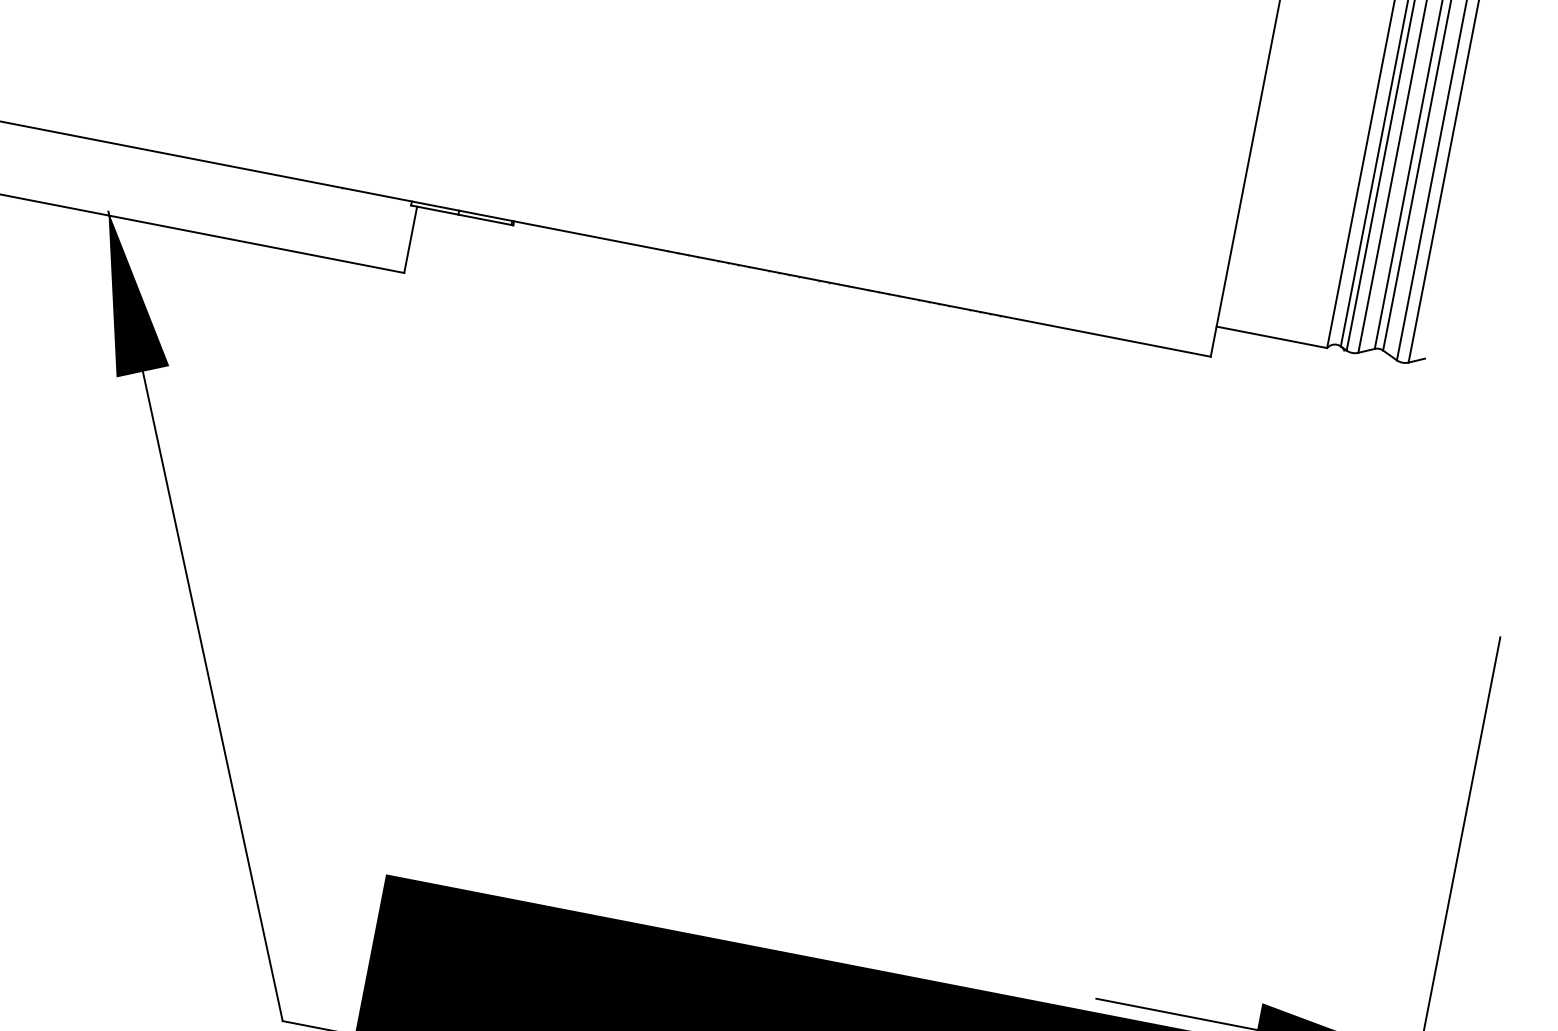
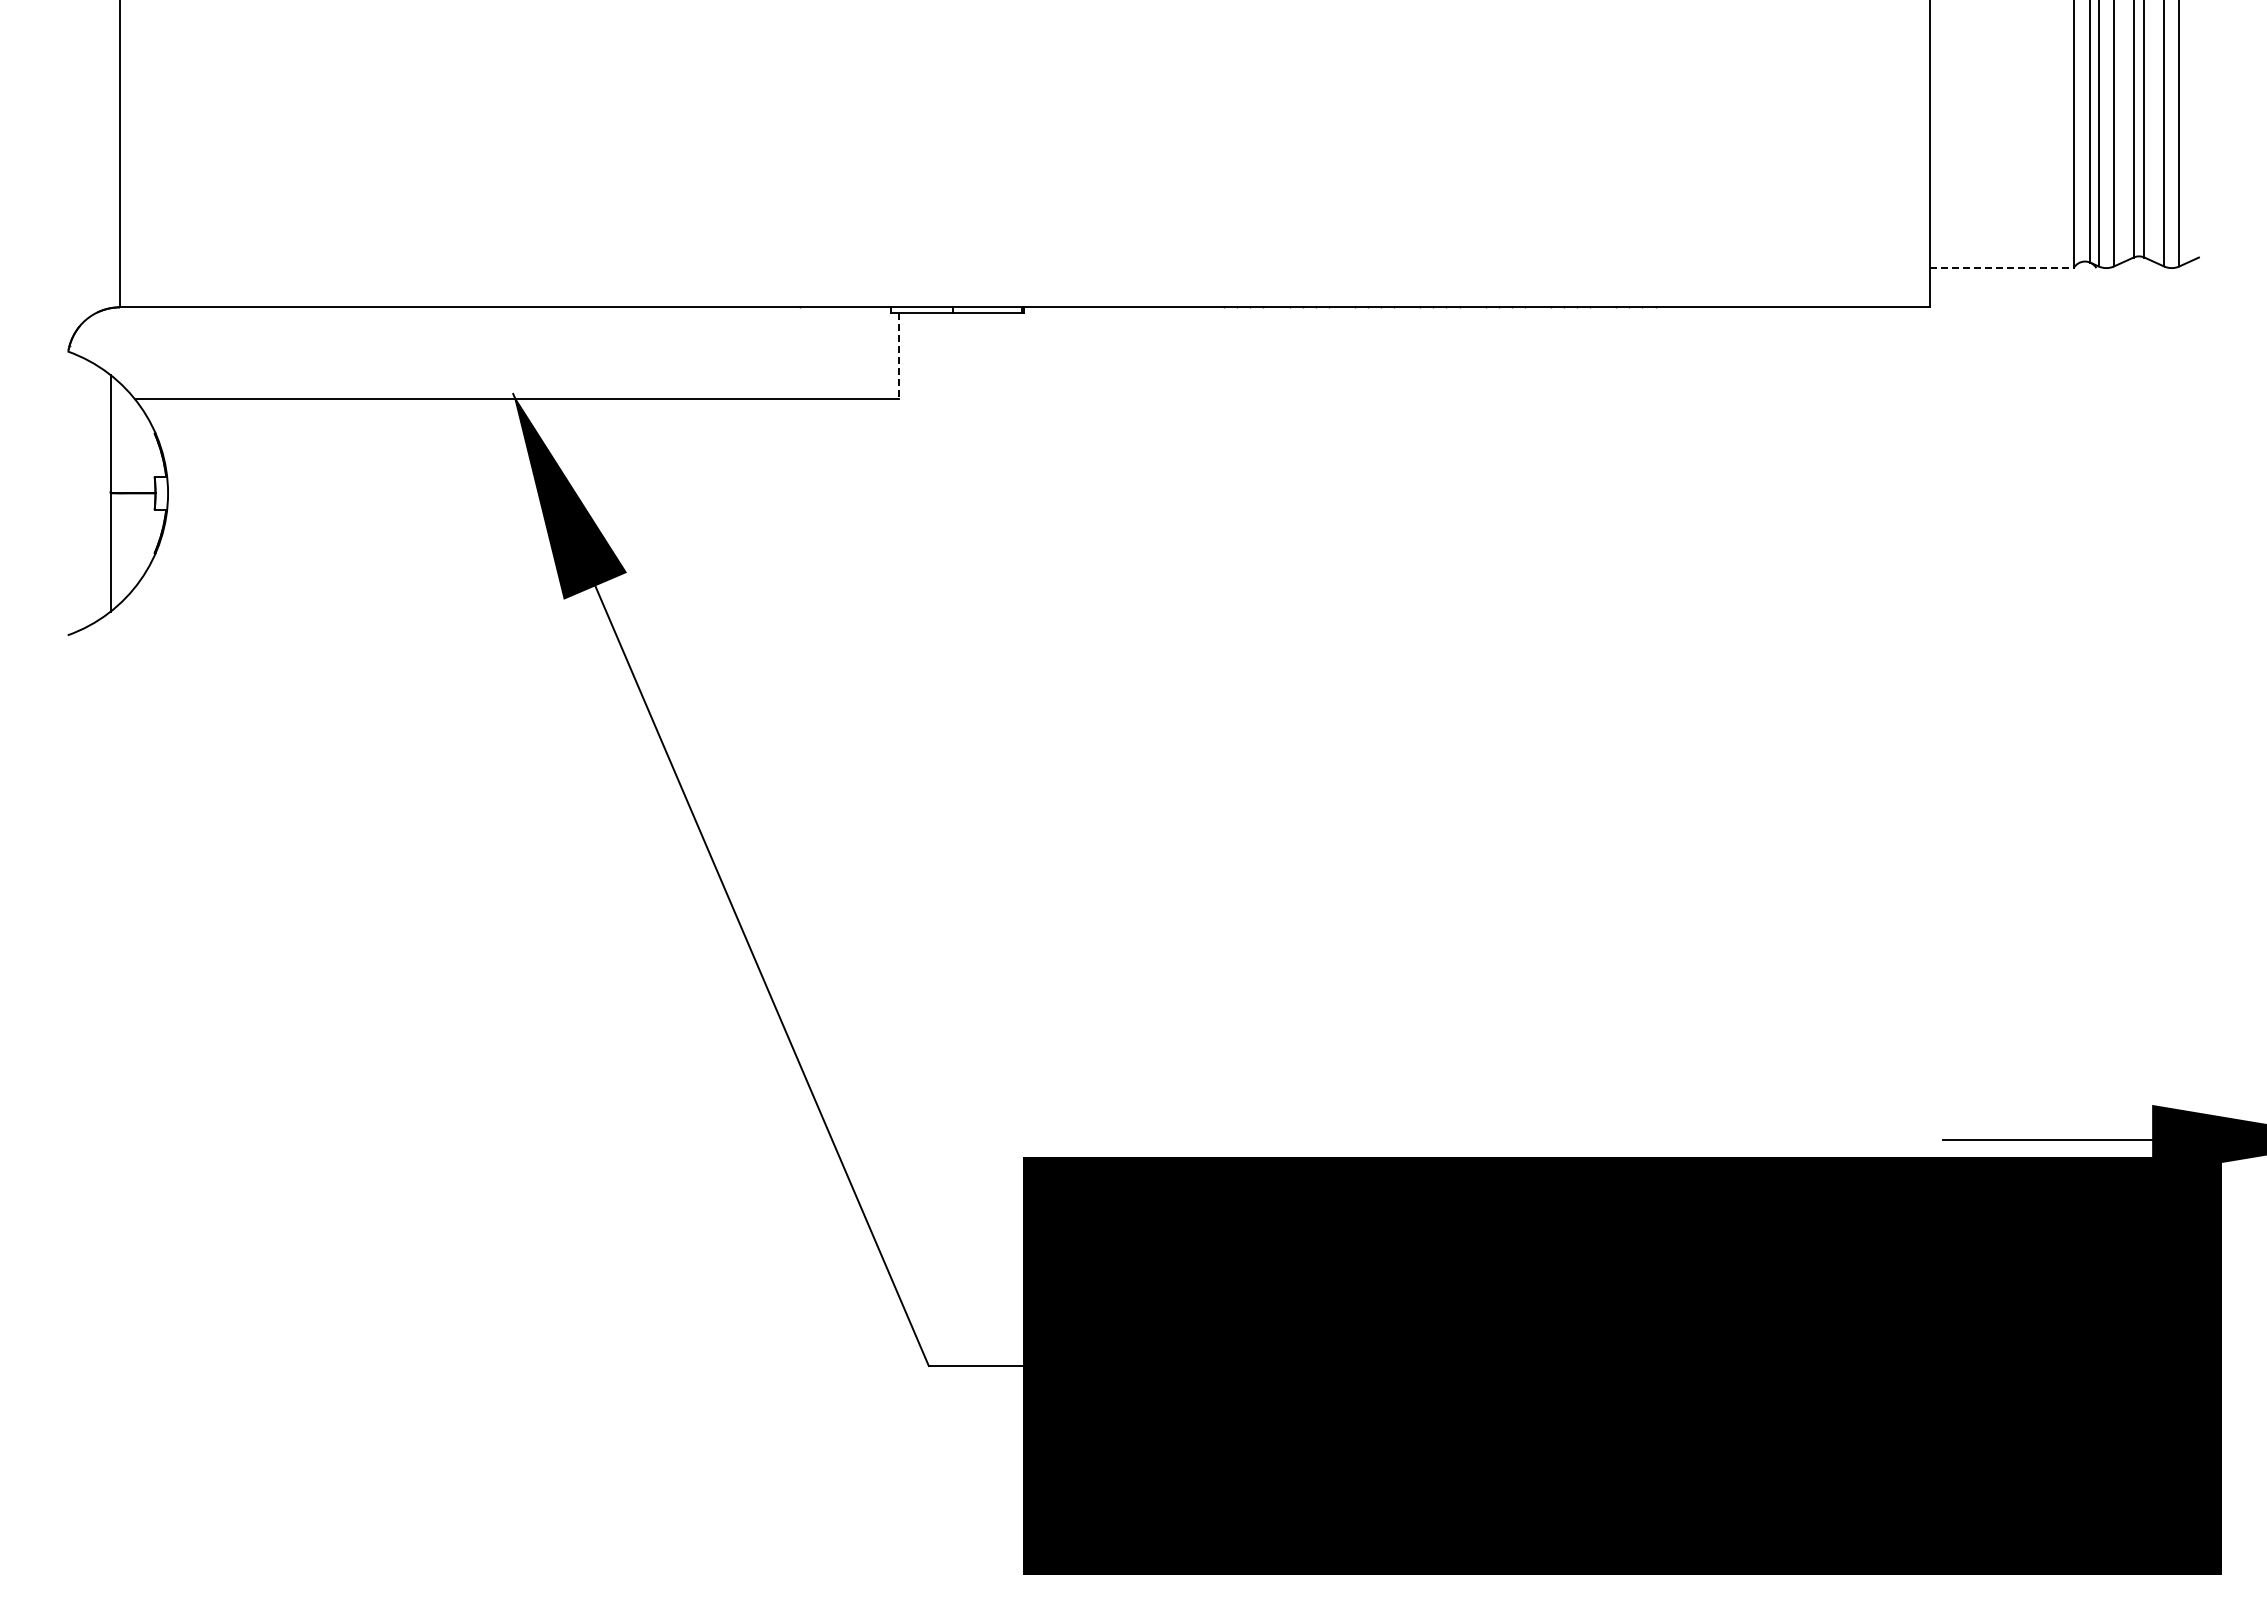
line: (410, 240) -> (898, 356), solid -> dashed
line: (1271, 337) -> (2001, 268), solid -> dashed

